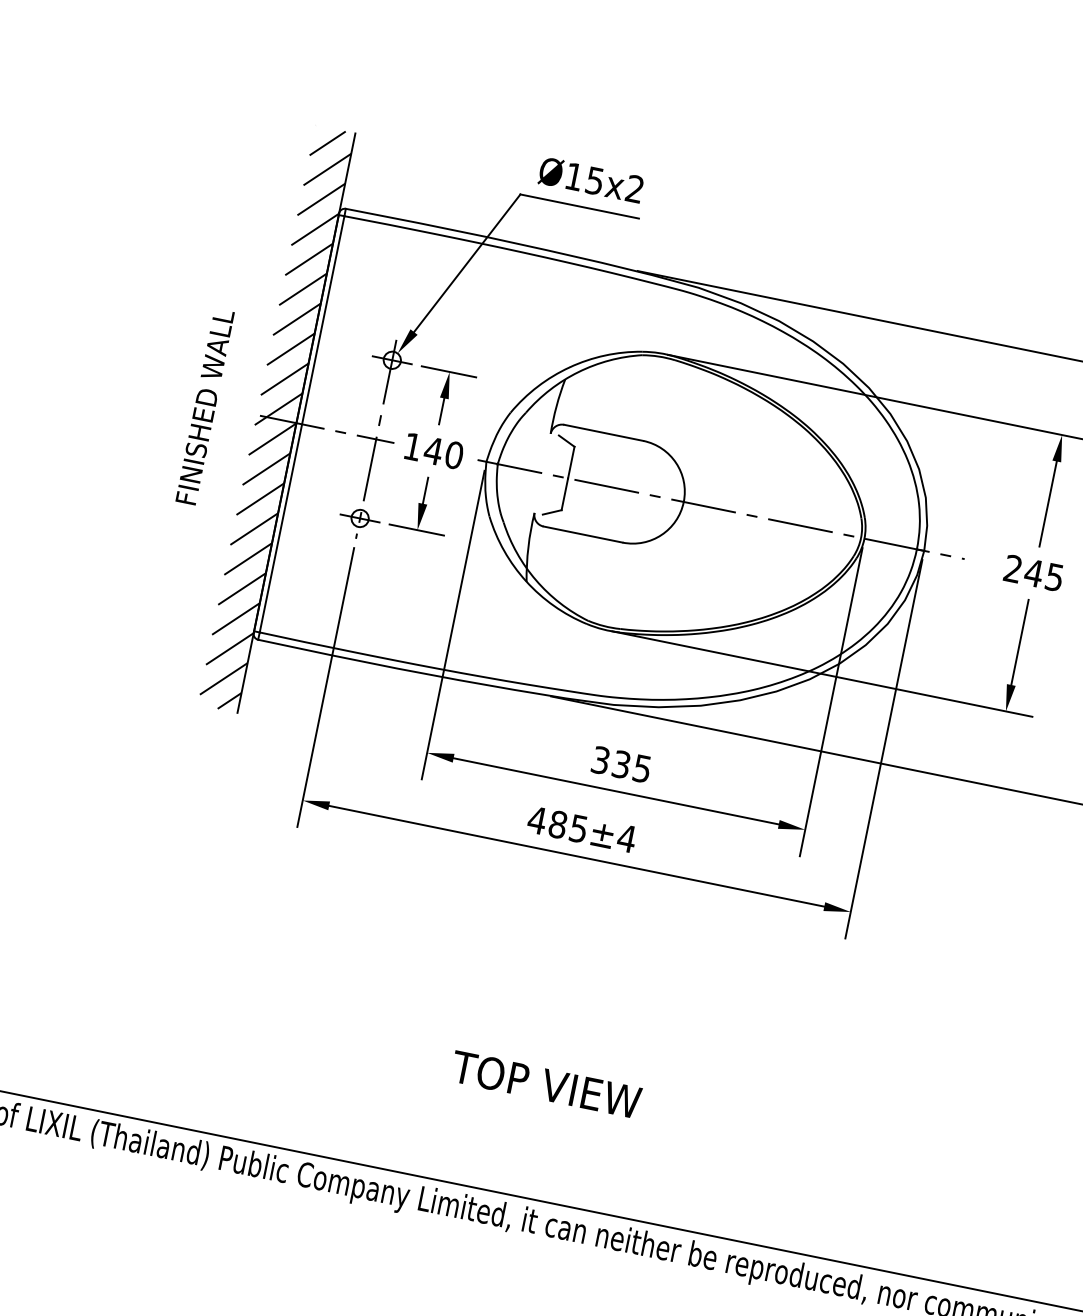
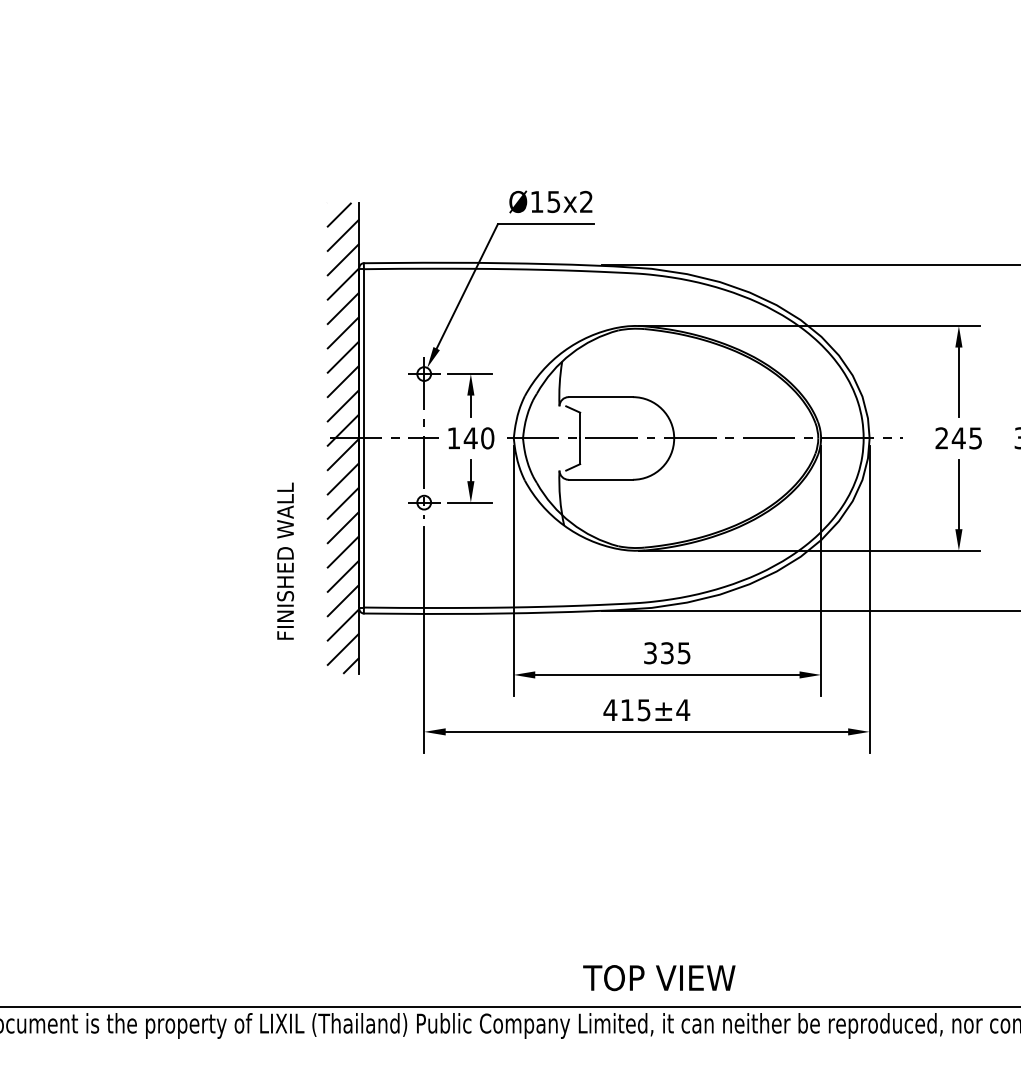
text: (205, 406) -> (285, 560), moved
text: (556, 824) -> (626, 710), 485±4 -> 415±4
text: (546, 1085) -> (659, 978), moved

